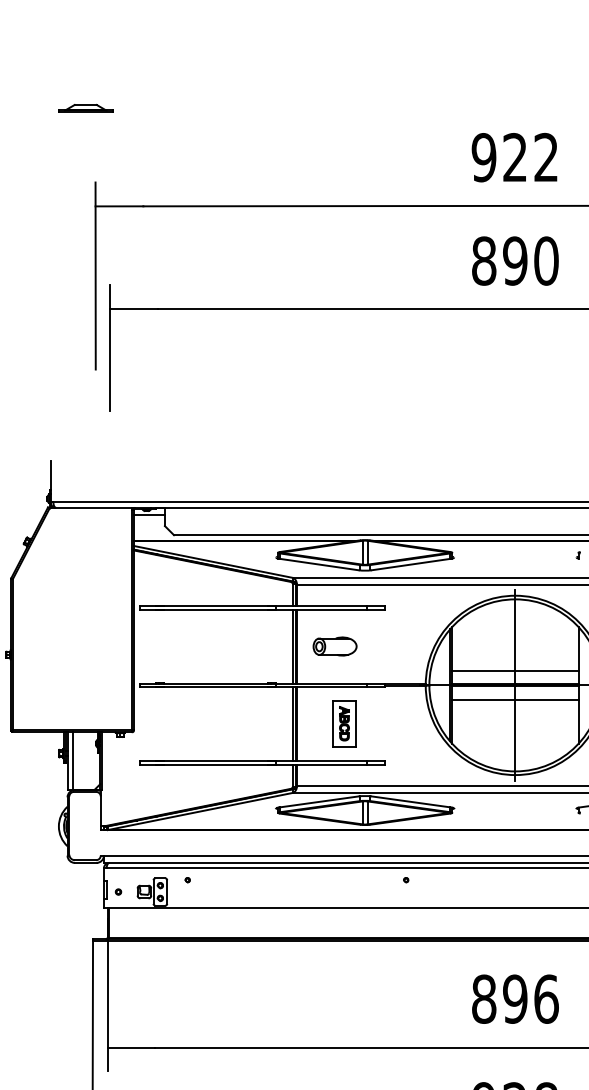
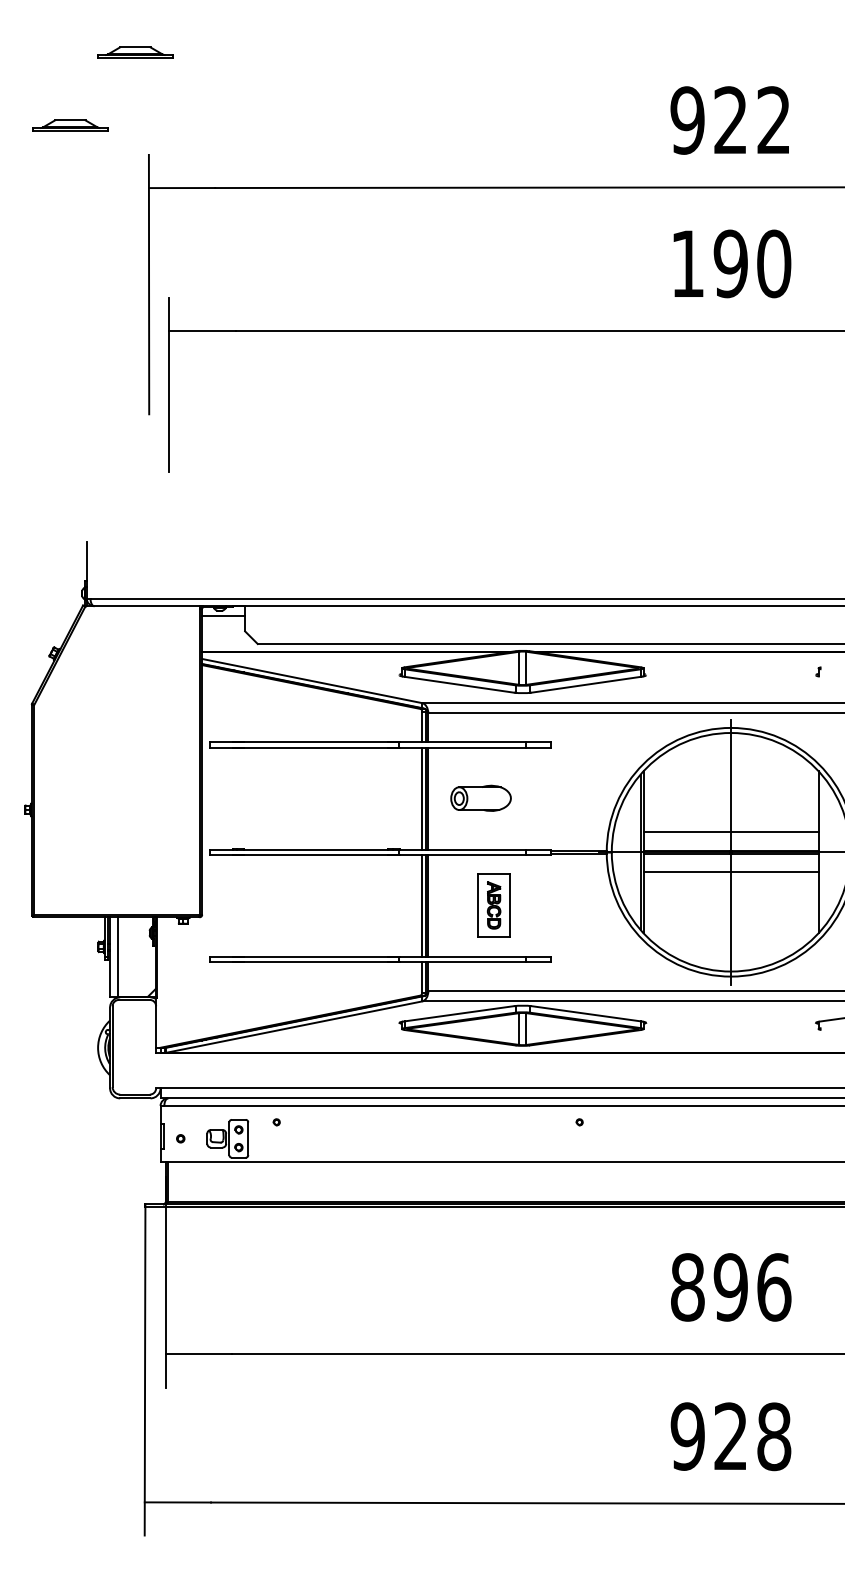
part: (38, 161) -> (70, 125), added
text: (483, 260) -> (687, 263), 890 -> 190

